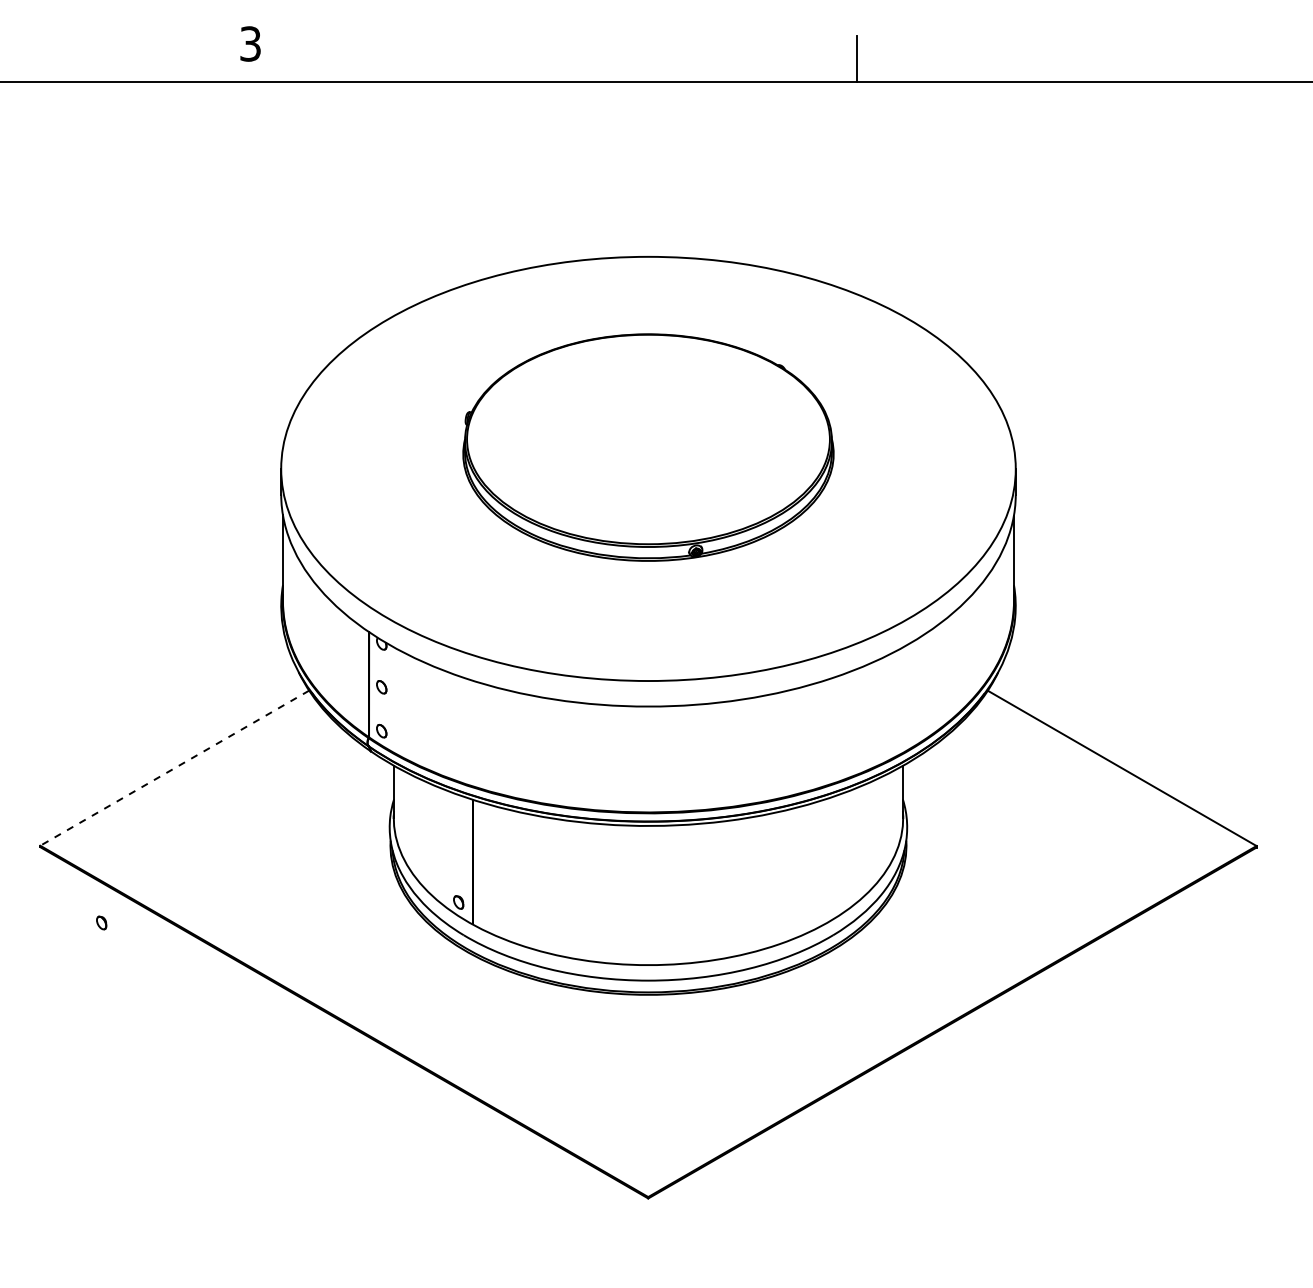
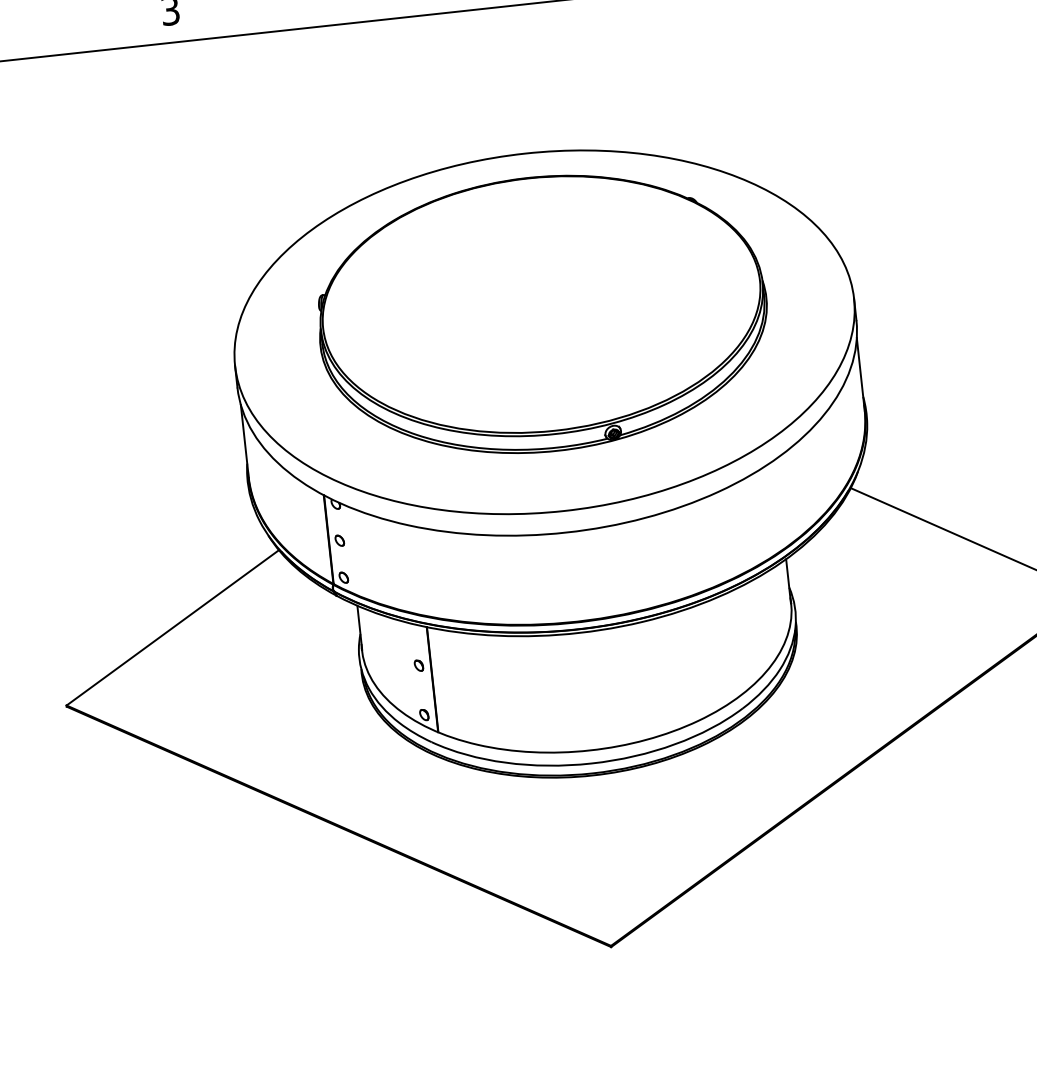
part: (648, 447) -> (542, 314), size x1.43
line: (174, 768) -> (172, 628), dashed -> solid
part: (101, 922) -> (418, 665), moved

